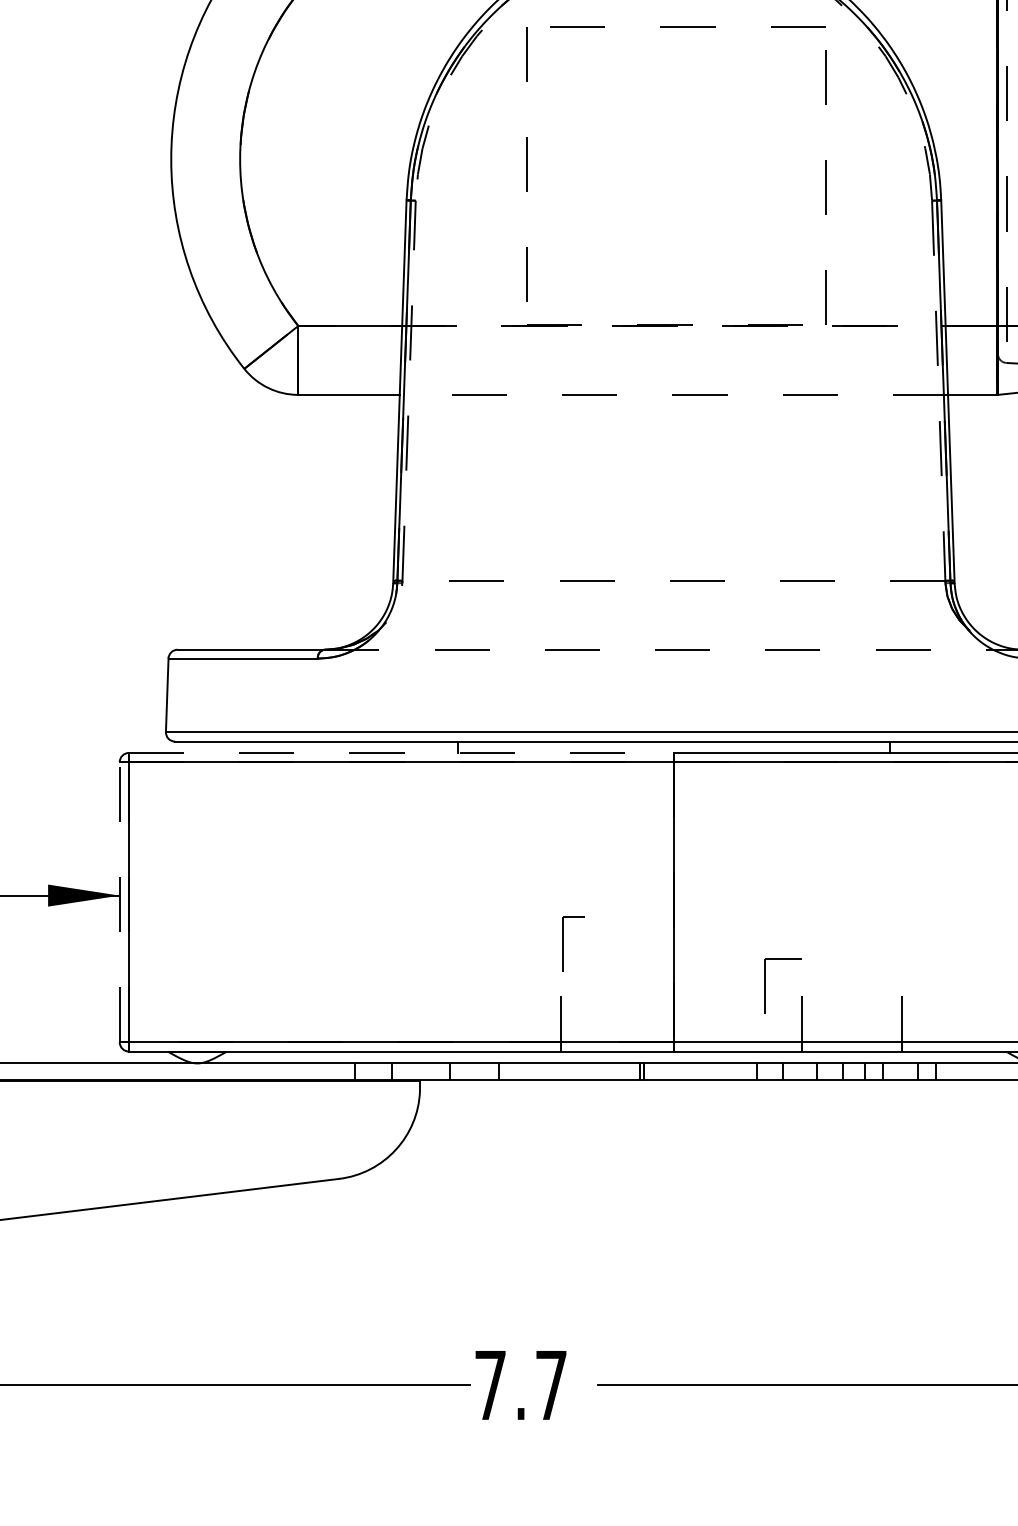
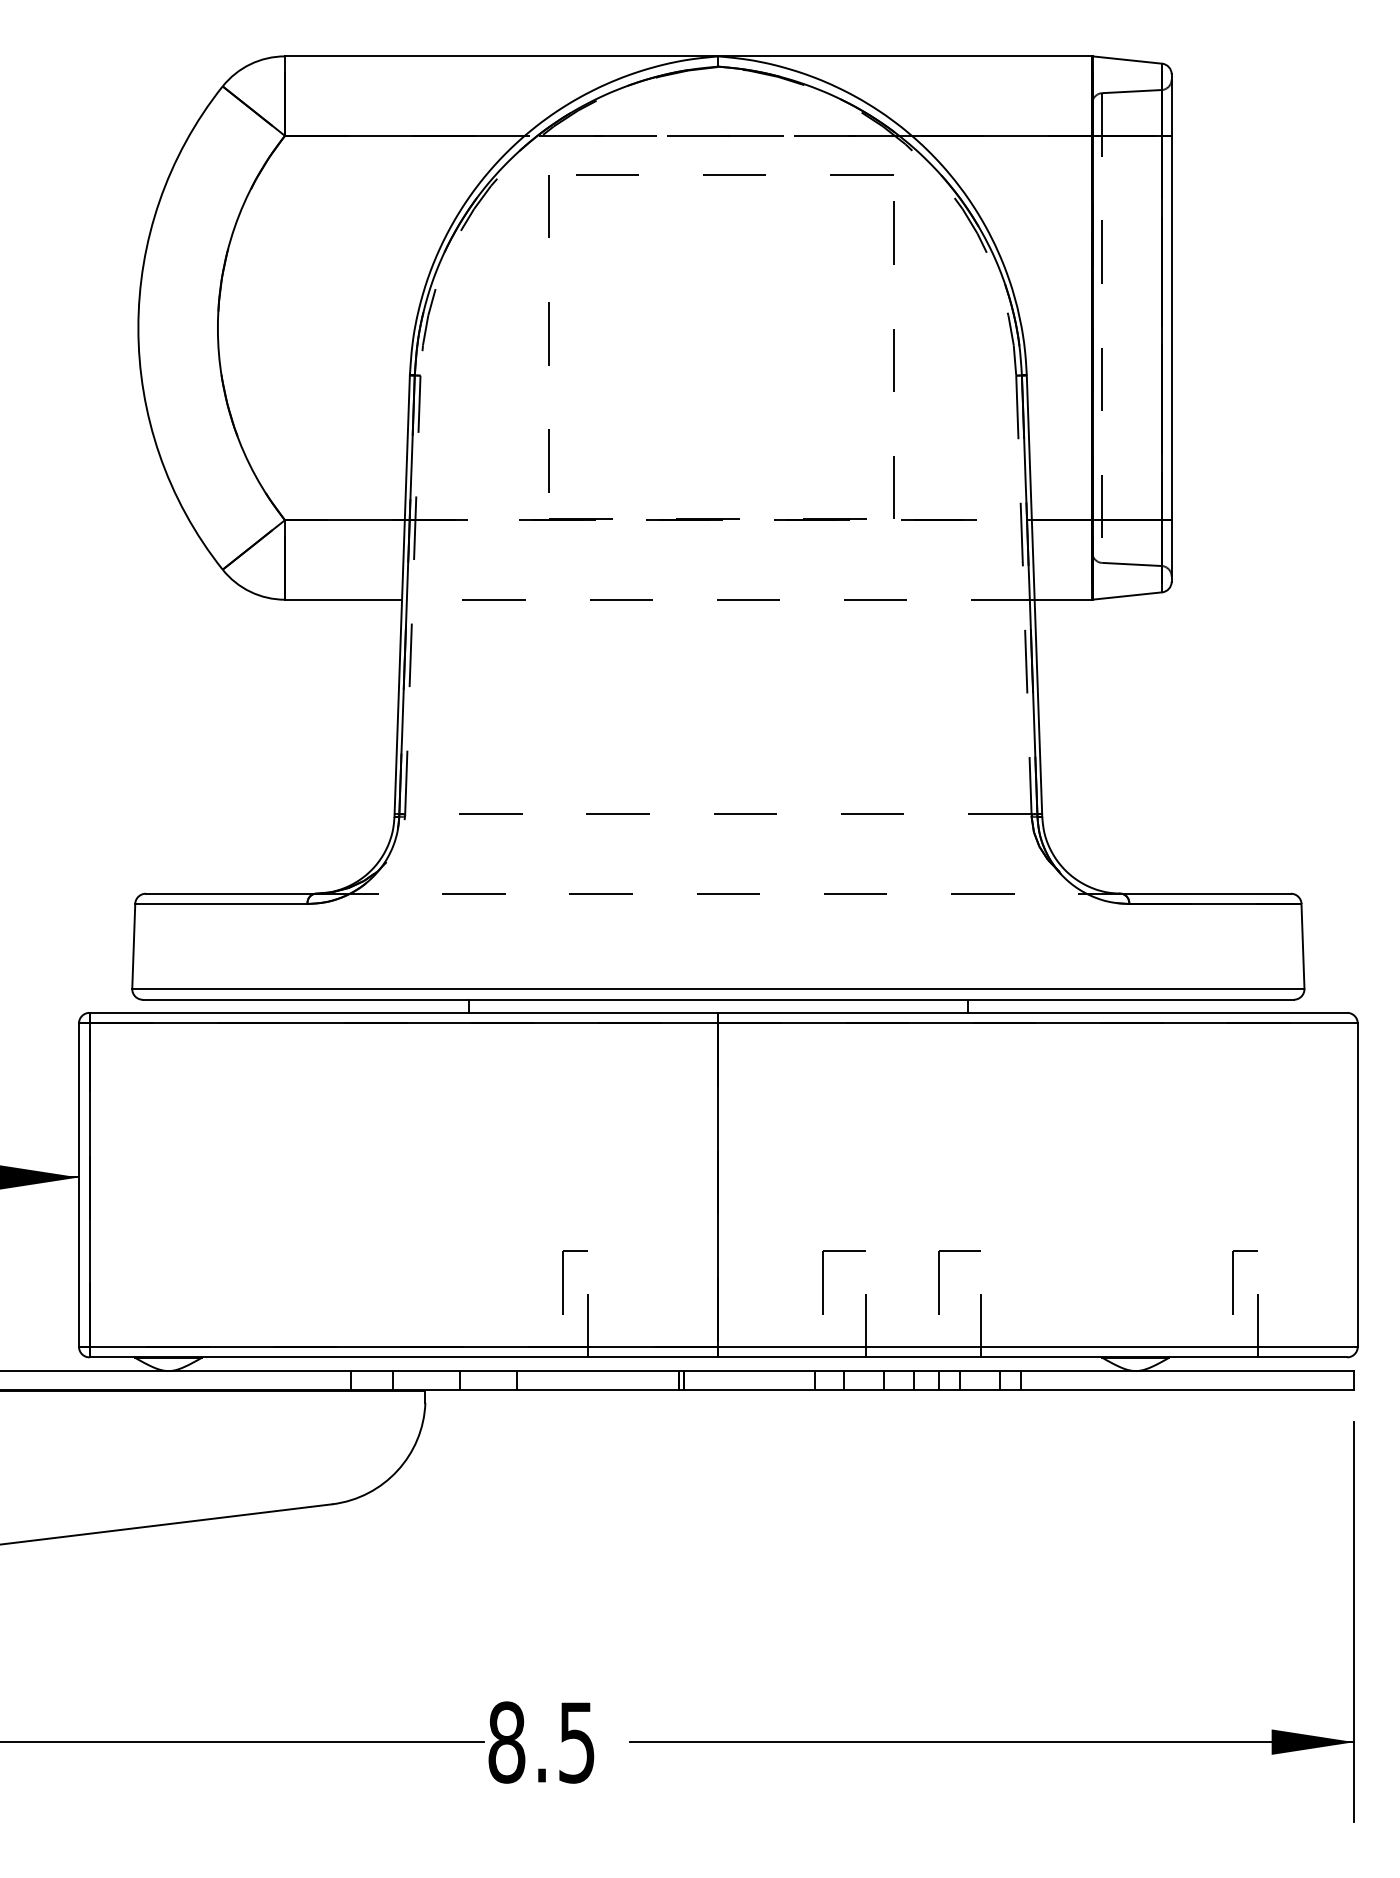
line: (401, 752) -> (404, 1012), dashed -> solid
line: (119, 902) -> (78, 1185), dashed -> solid
part: (563, 944) -> (563, 1282), moved
part: (865, 986) -> (939, 1282), added
text: (520, 1385) -> (541, 1742), 7.7 -> 8.5

